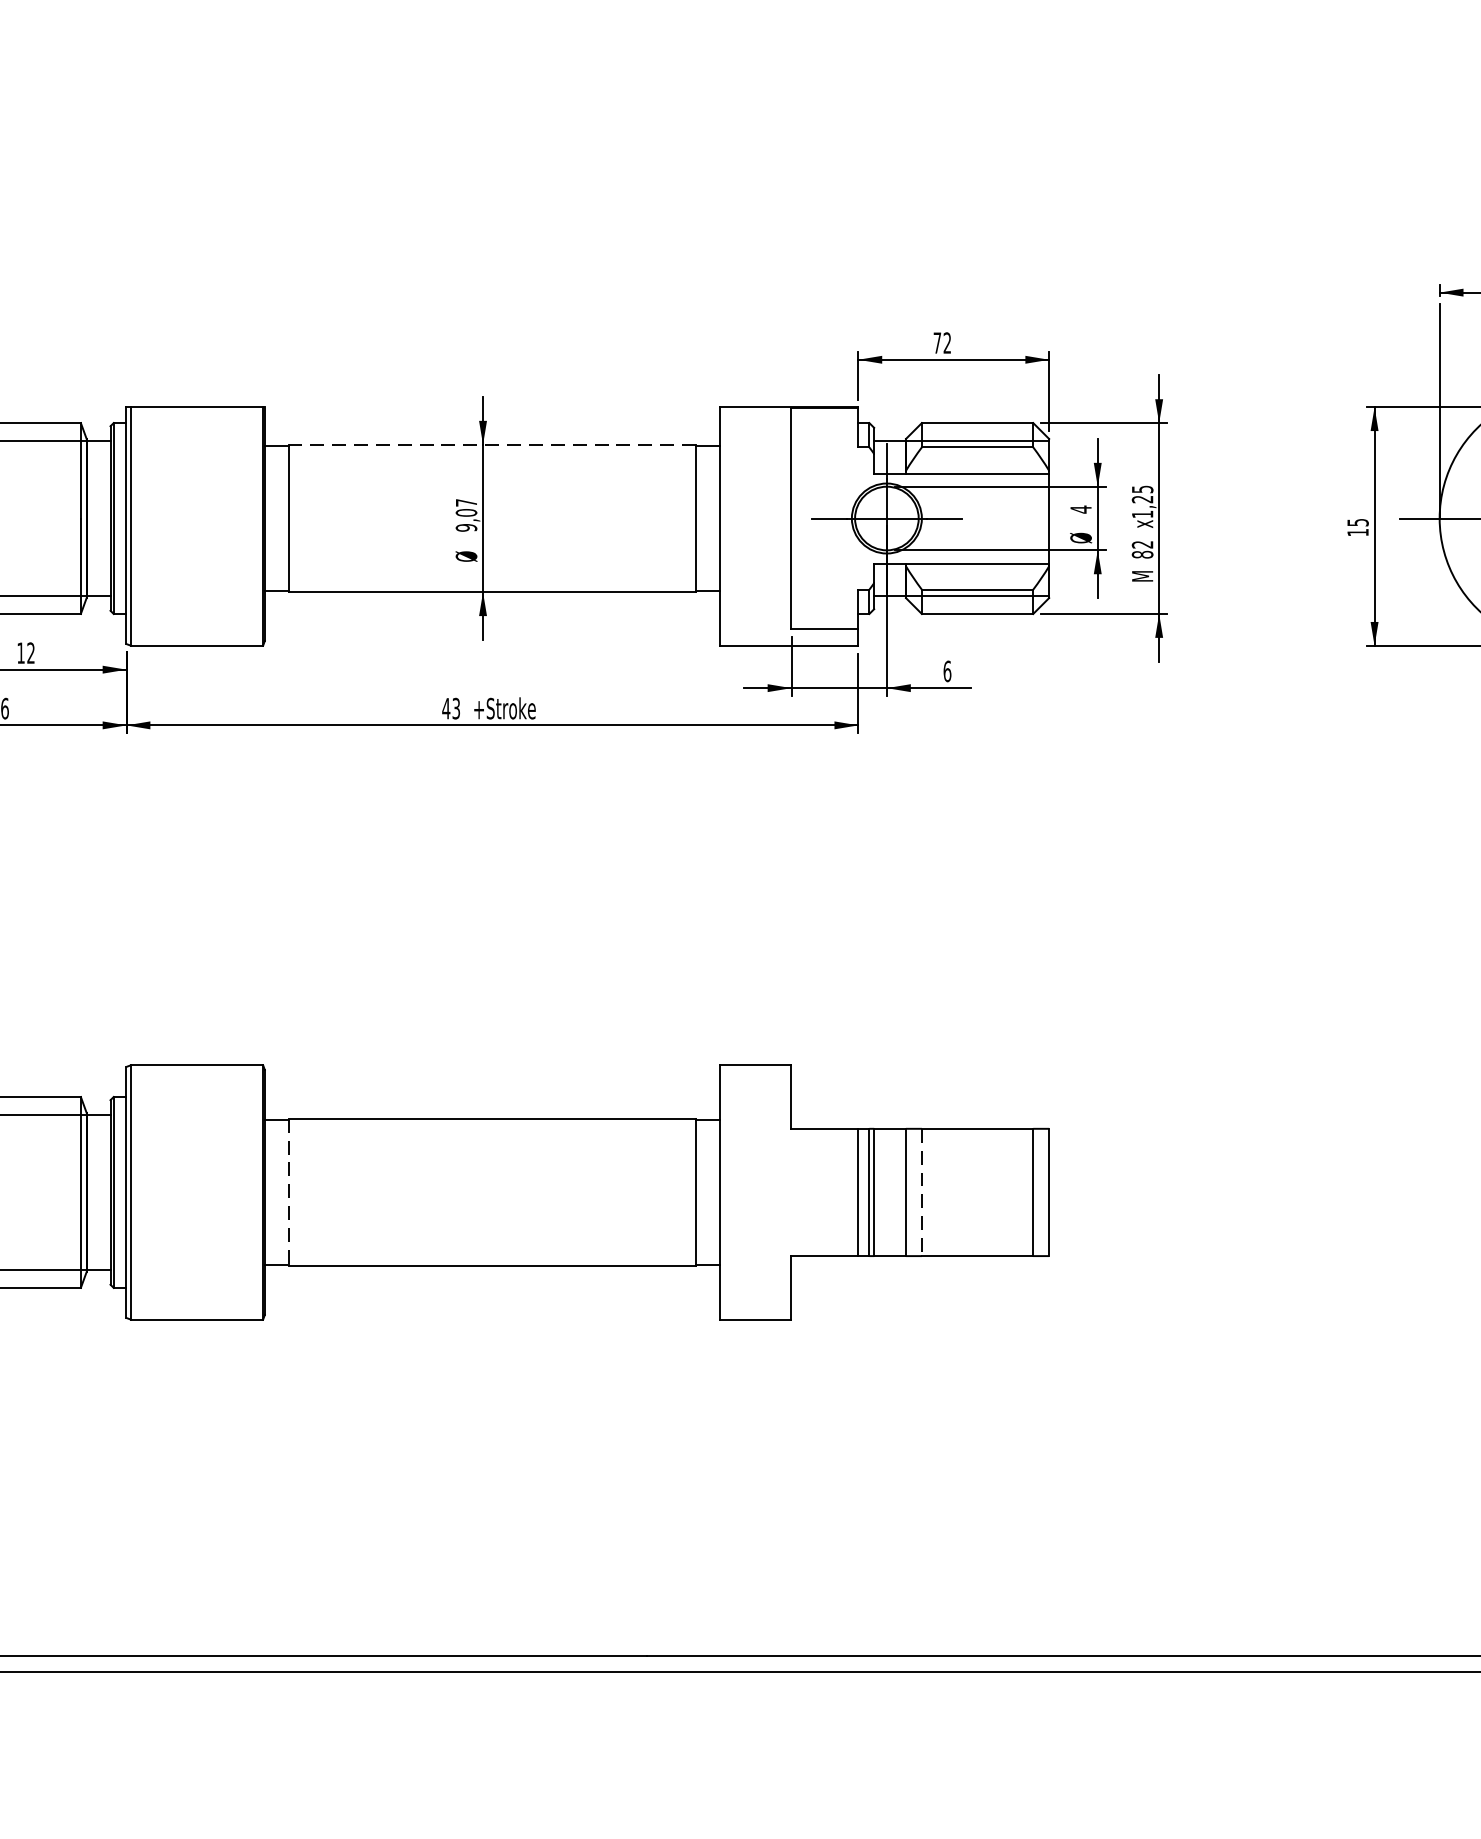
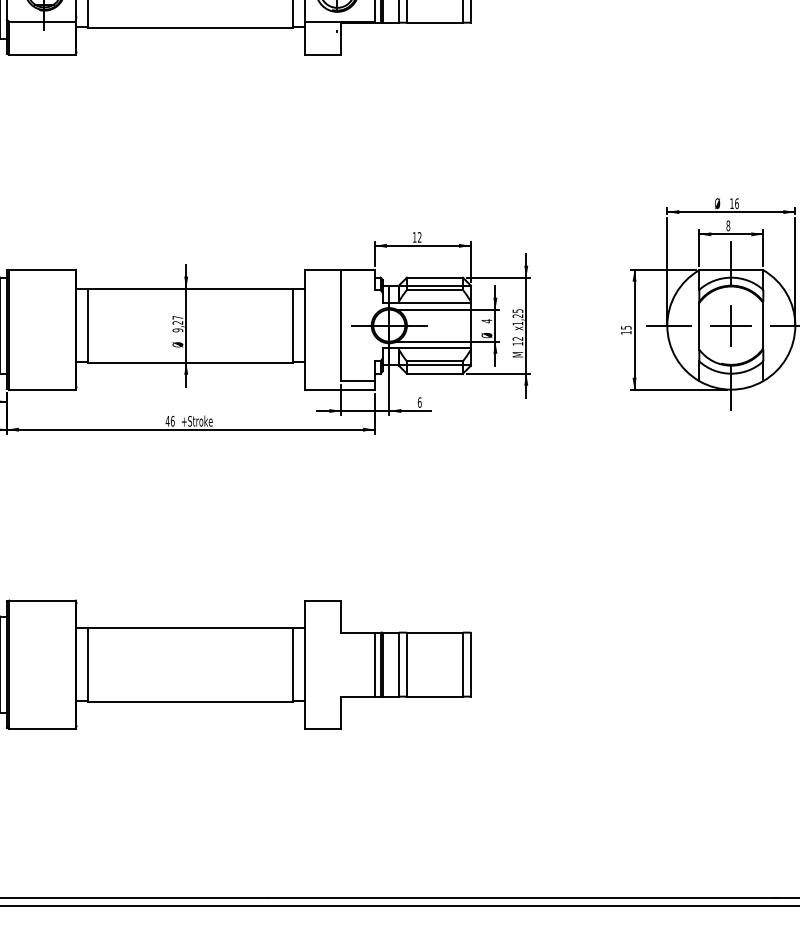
text: (936, 343) -> (414, 237), 72 -> 12
line: (491, 444) -> (190, 288), dashed -> solid
text: (465, 512) -> (177, 322), 9,07 -> 9,27
text: (1141, 553) -> (517, 343), 82 -> 12
text: (455, 709) -> (172, 421), 43 -> 46
line: (288, 1194) -> (88, 665), dashed -> solid
line: (921, 1194) -> (406, 665), dashed -> solid

